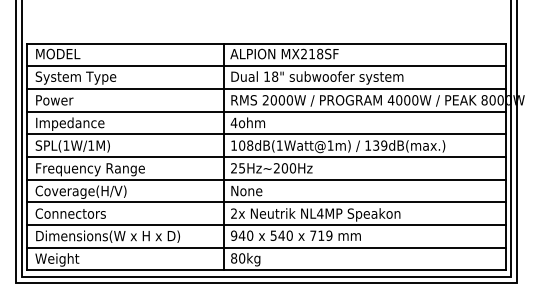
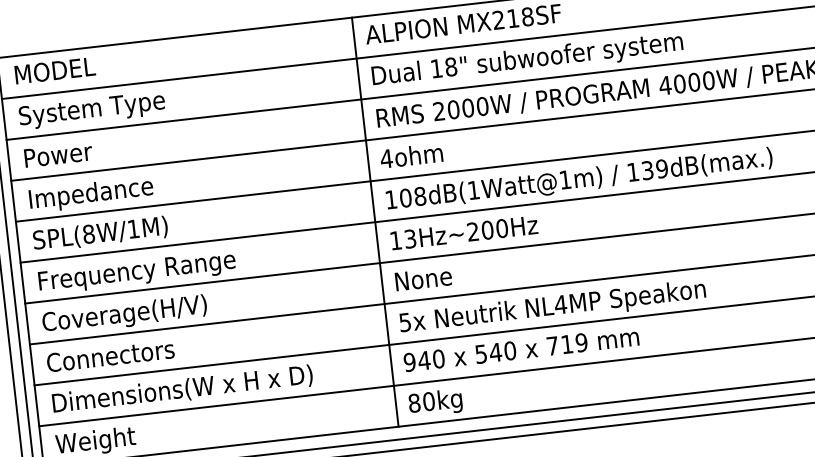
text: (66, 145) -> (88, 233), SPL(1W/1M) -> SPL(8W/1M)
text: (237, 168) -> (402, 240), 25Hz~200Hz -> 13Hz~200Hz
text: (233, 213) -> (404, 322), 2x -> 5x

